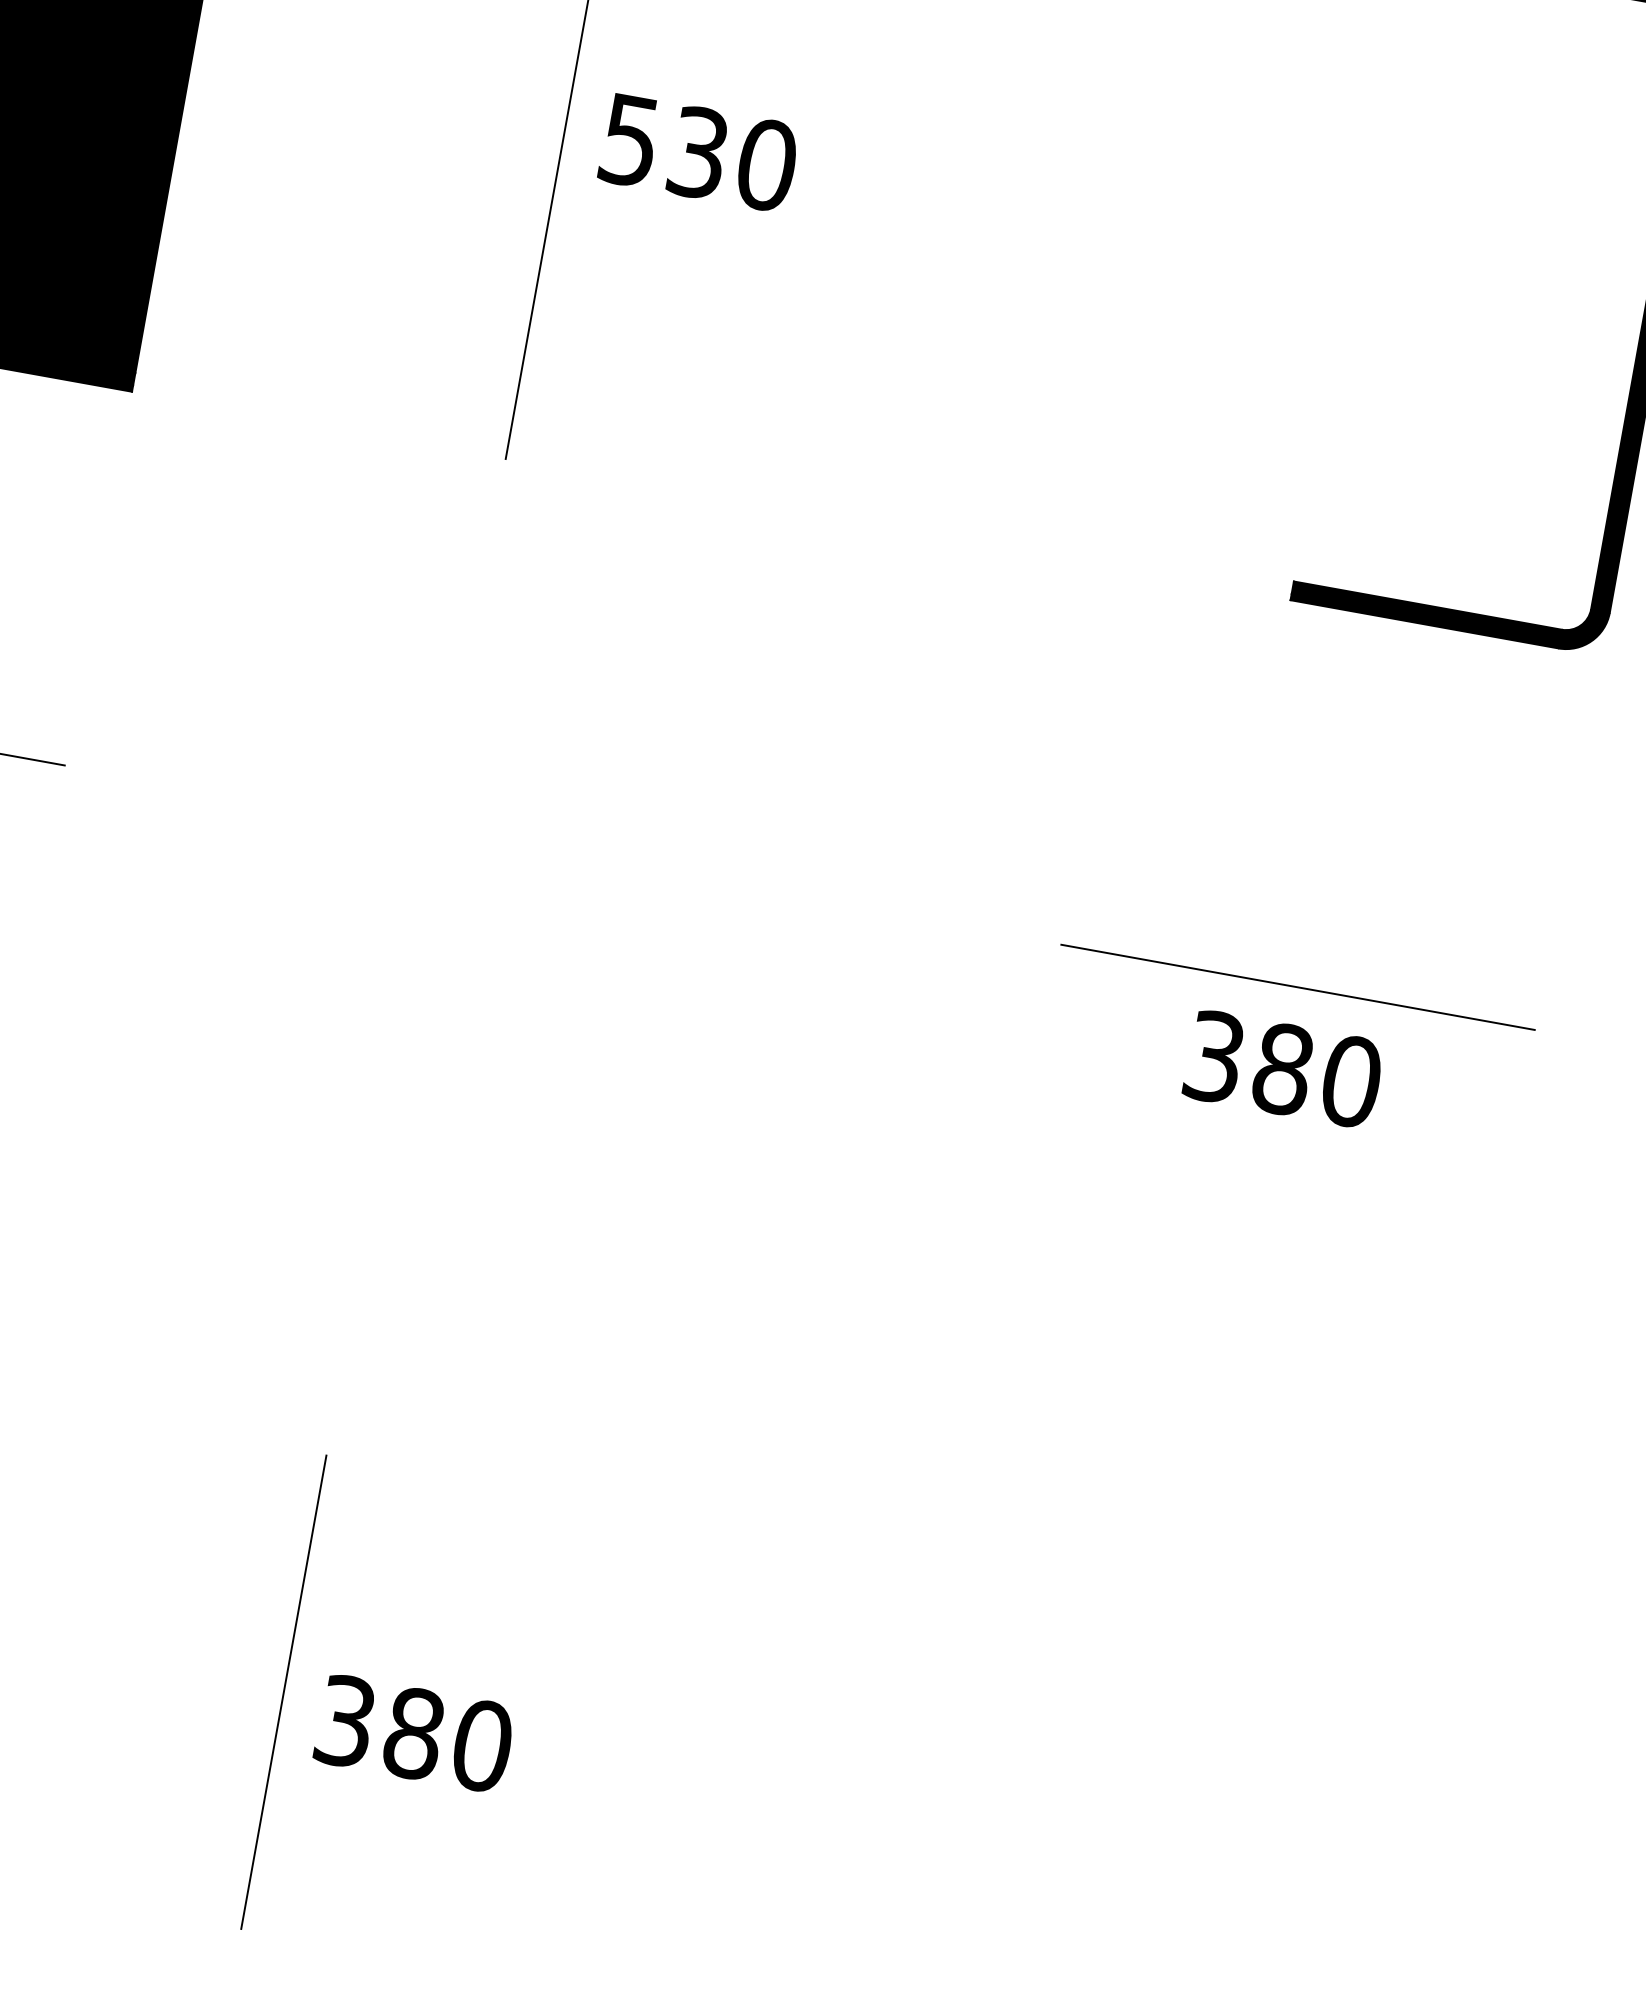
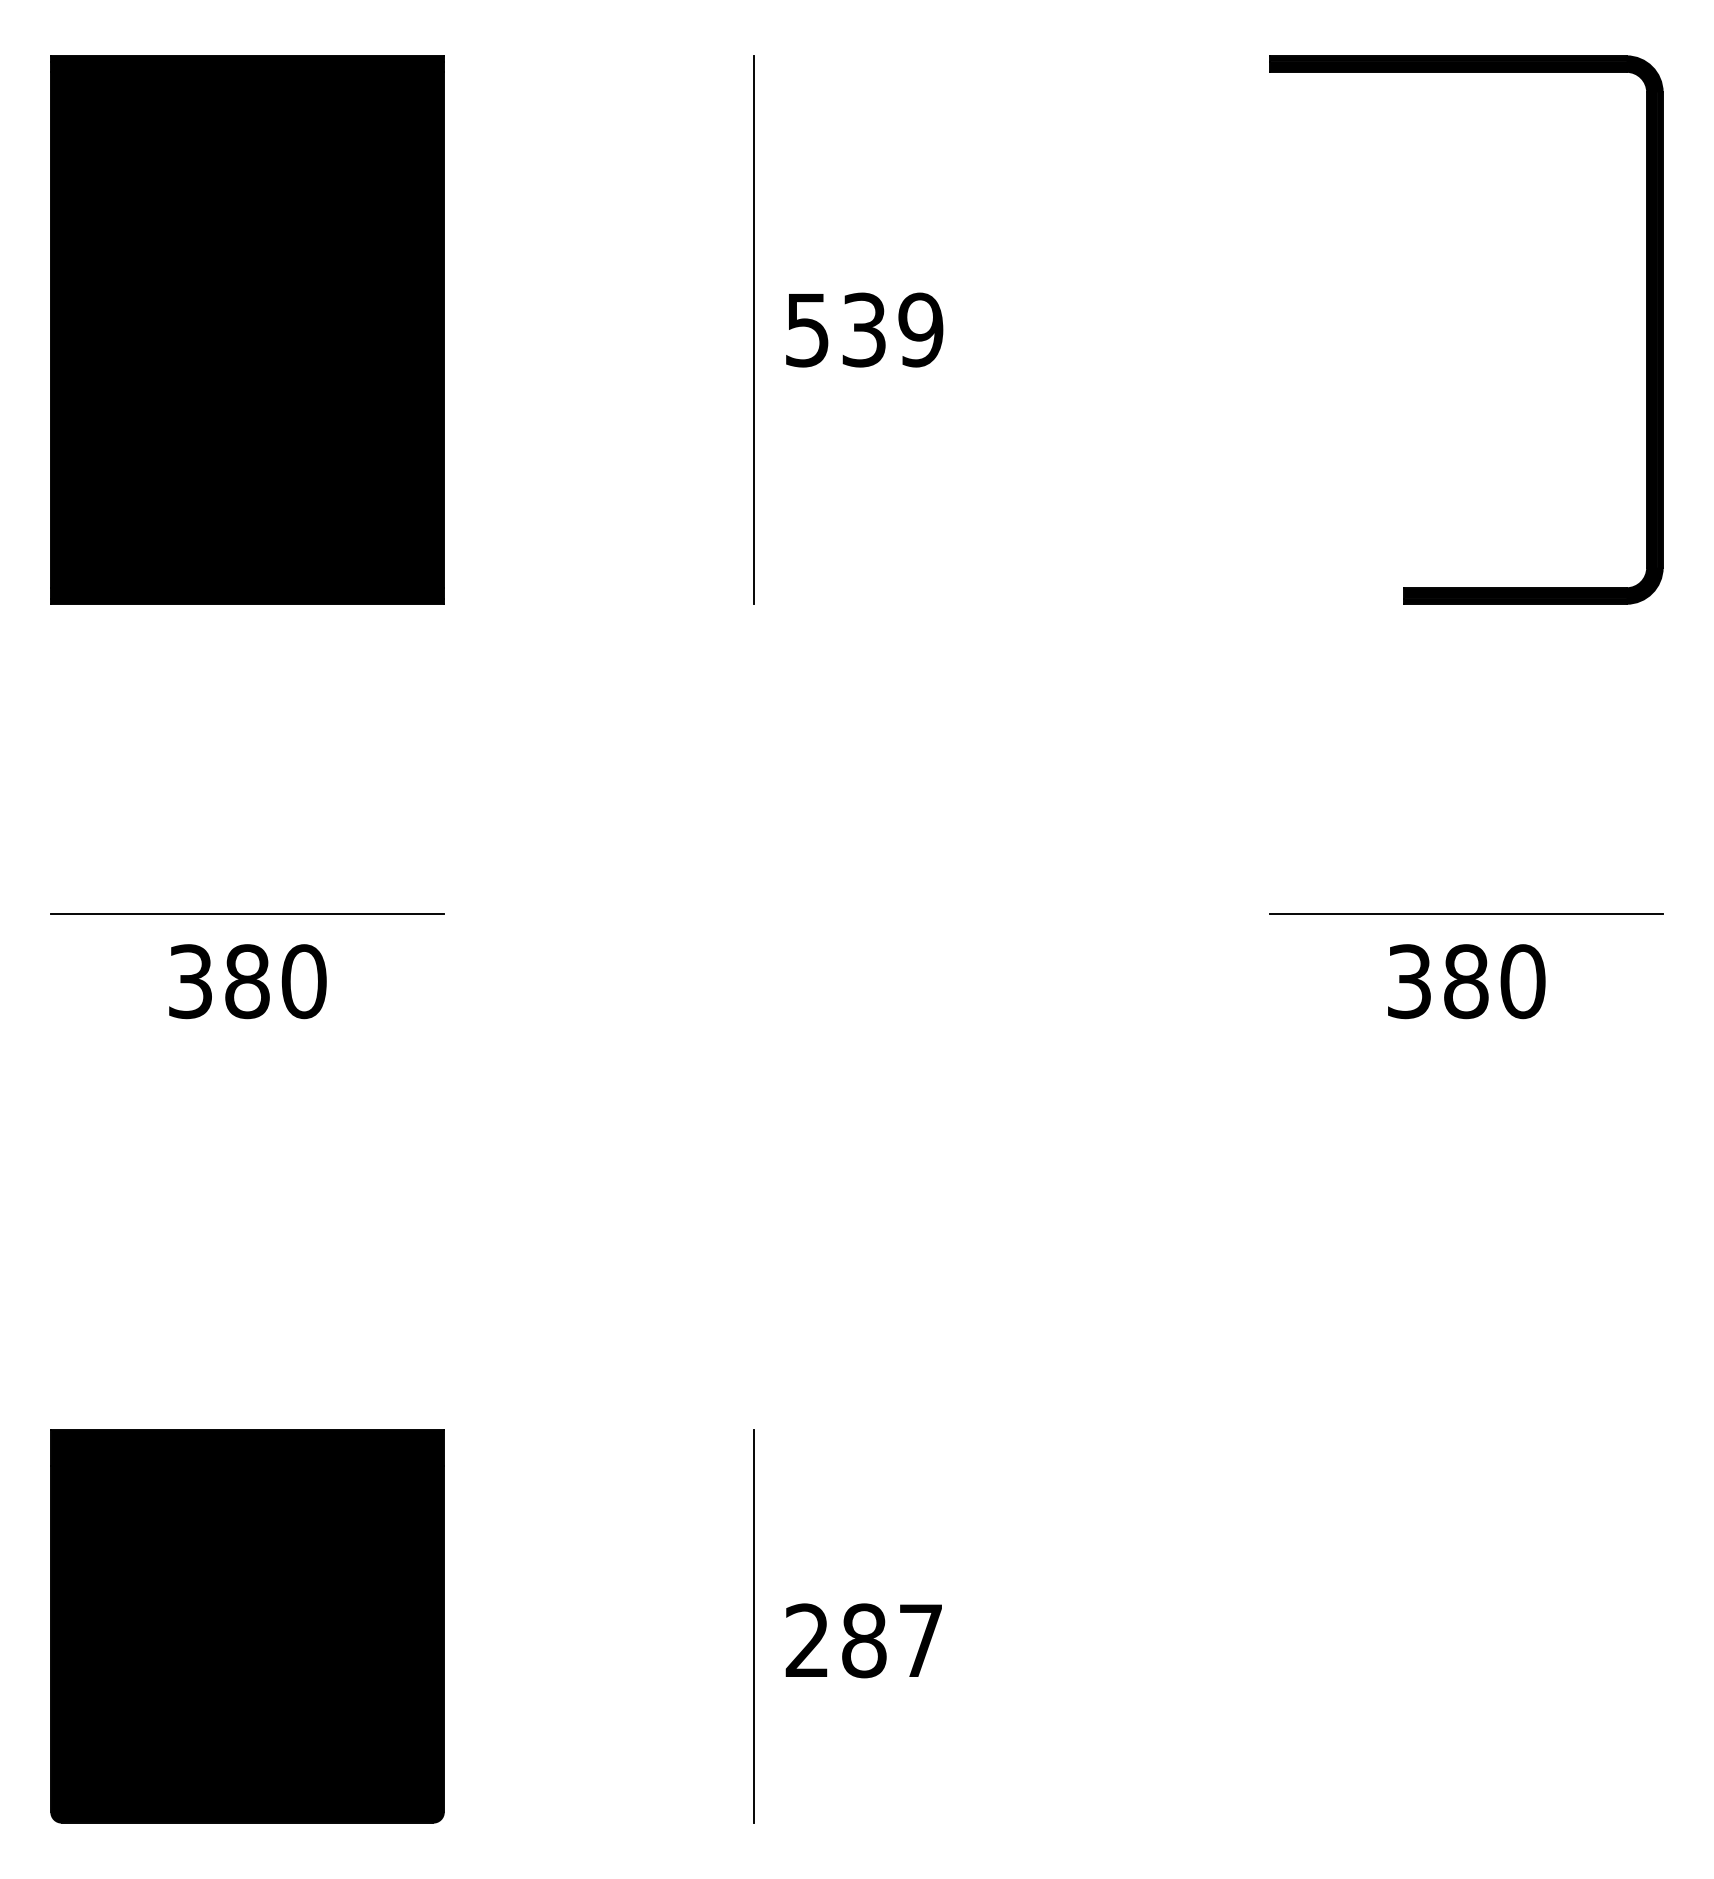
text: (766, 164) -> (920, 329), 530 -> 539
text: (414, 1733) -> (864, 1640), 380 -> 287

